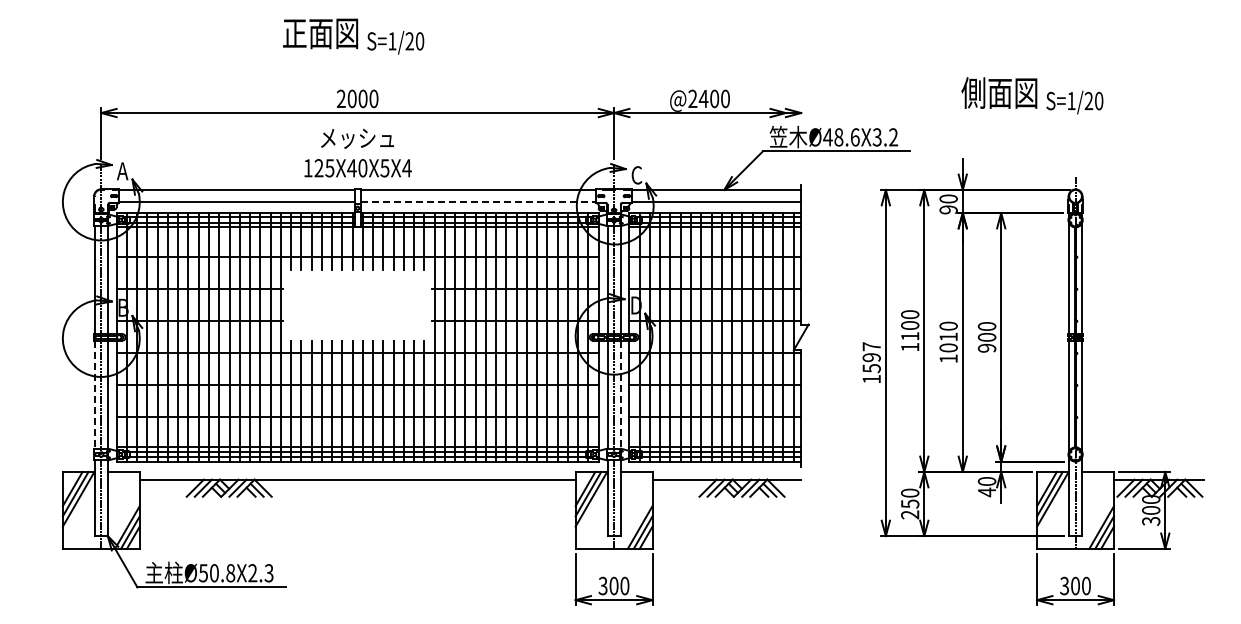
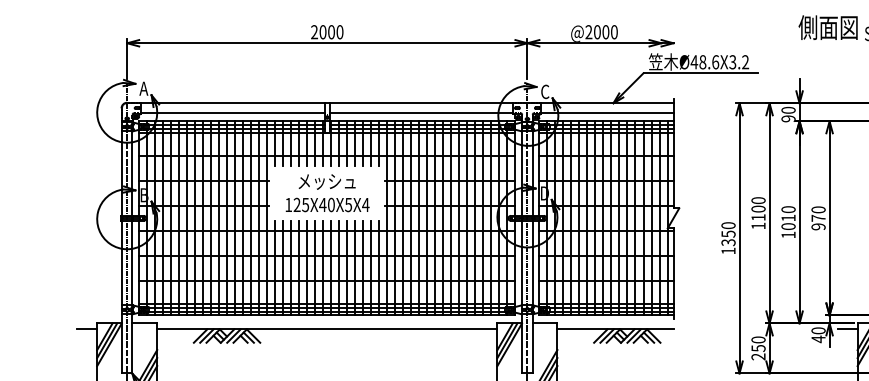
text: (703, 98) -> (597, 31), @2400 -> @2000
text: (357, 152) -> (327, 192), moved
line: (478, 202) -> (421, 113), dashed -> solid
text: (986, 336) -> (818, 217), 900 -> 970
text: (871, 357) -> (728, 234), 1597 -> 1350
line: (94, 395) -> (121, 263), dashed -> solid
line: (620, 395) -> (532, 263), dashed -> solid
line: (49, 479) -> (86, 329), added
line: (1024, 479) -> (847, 329), added

